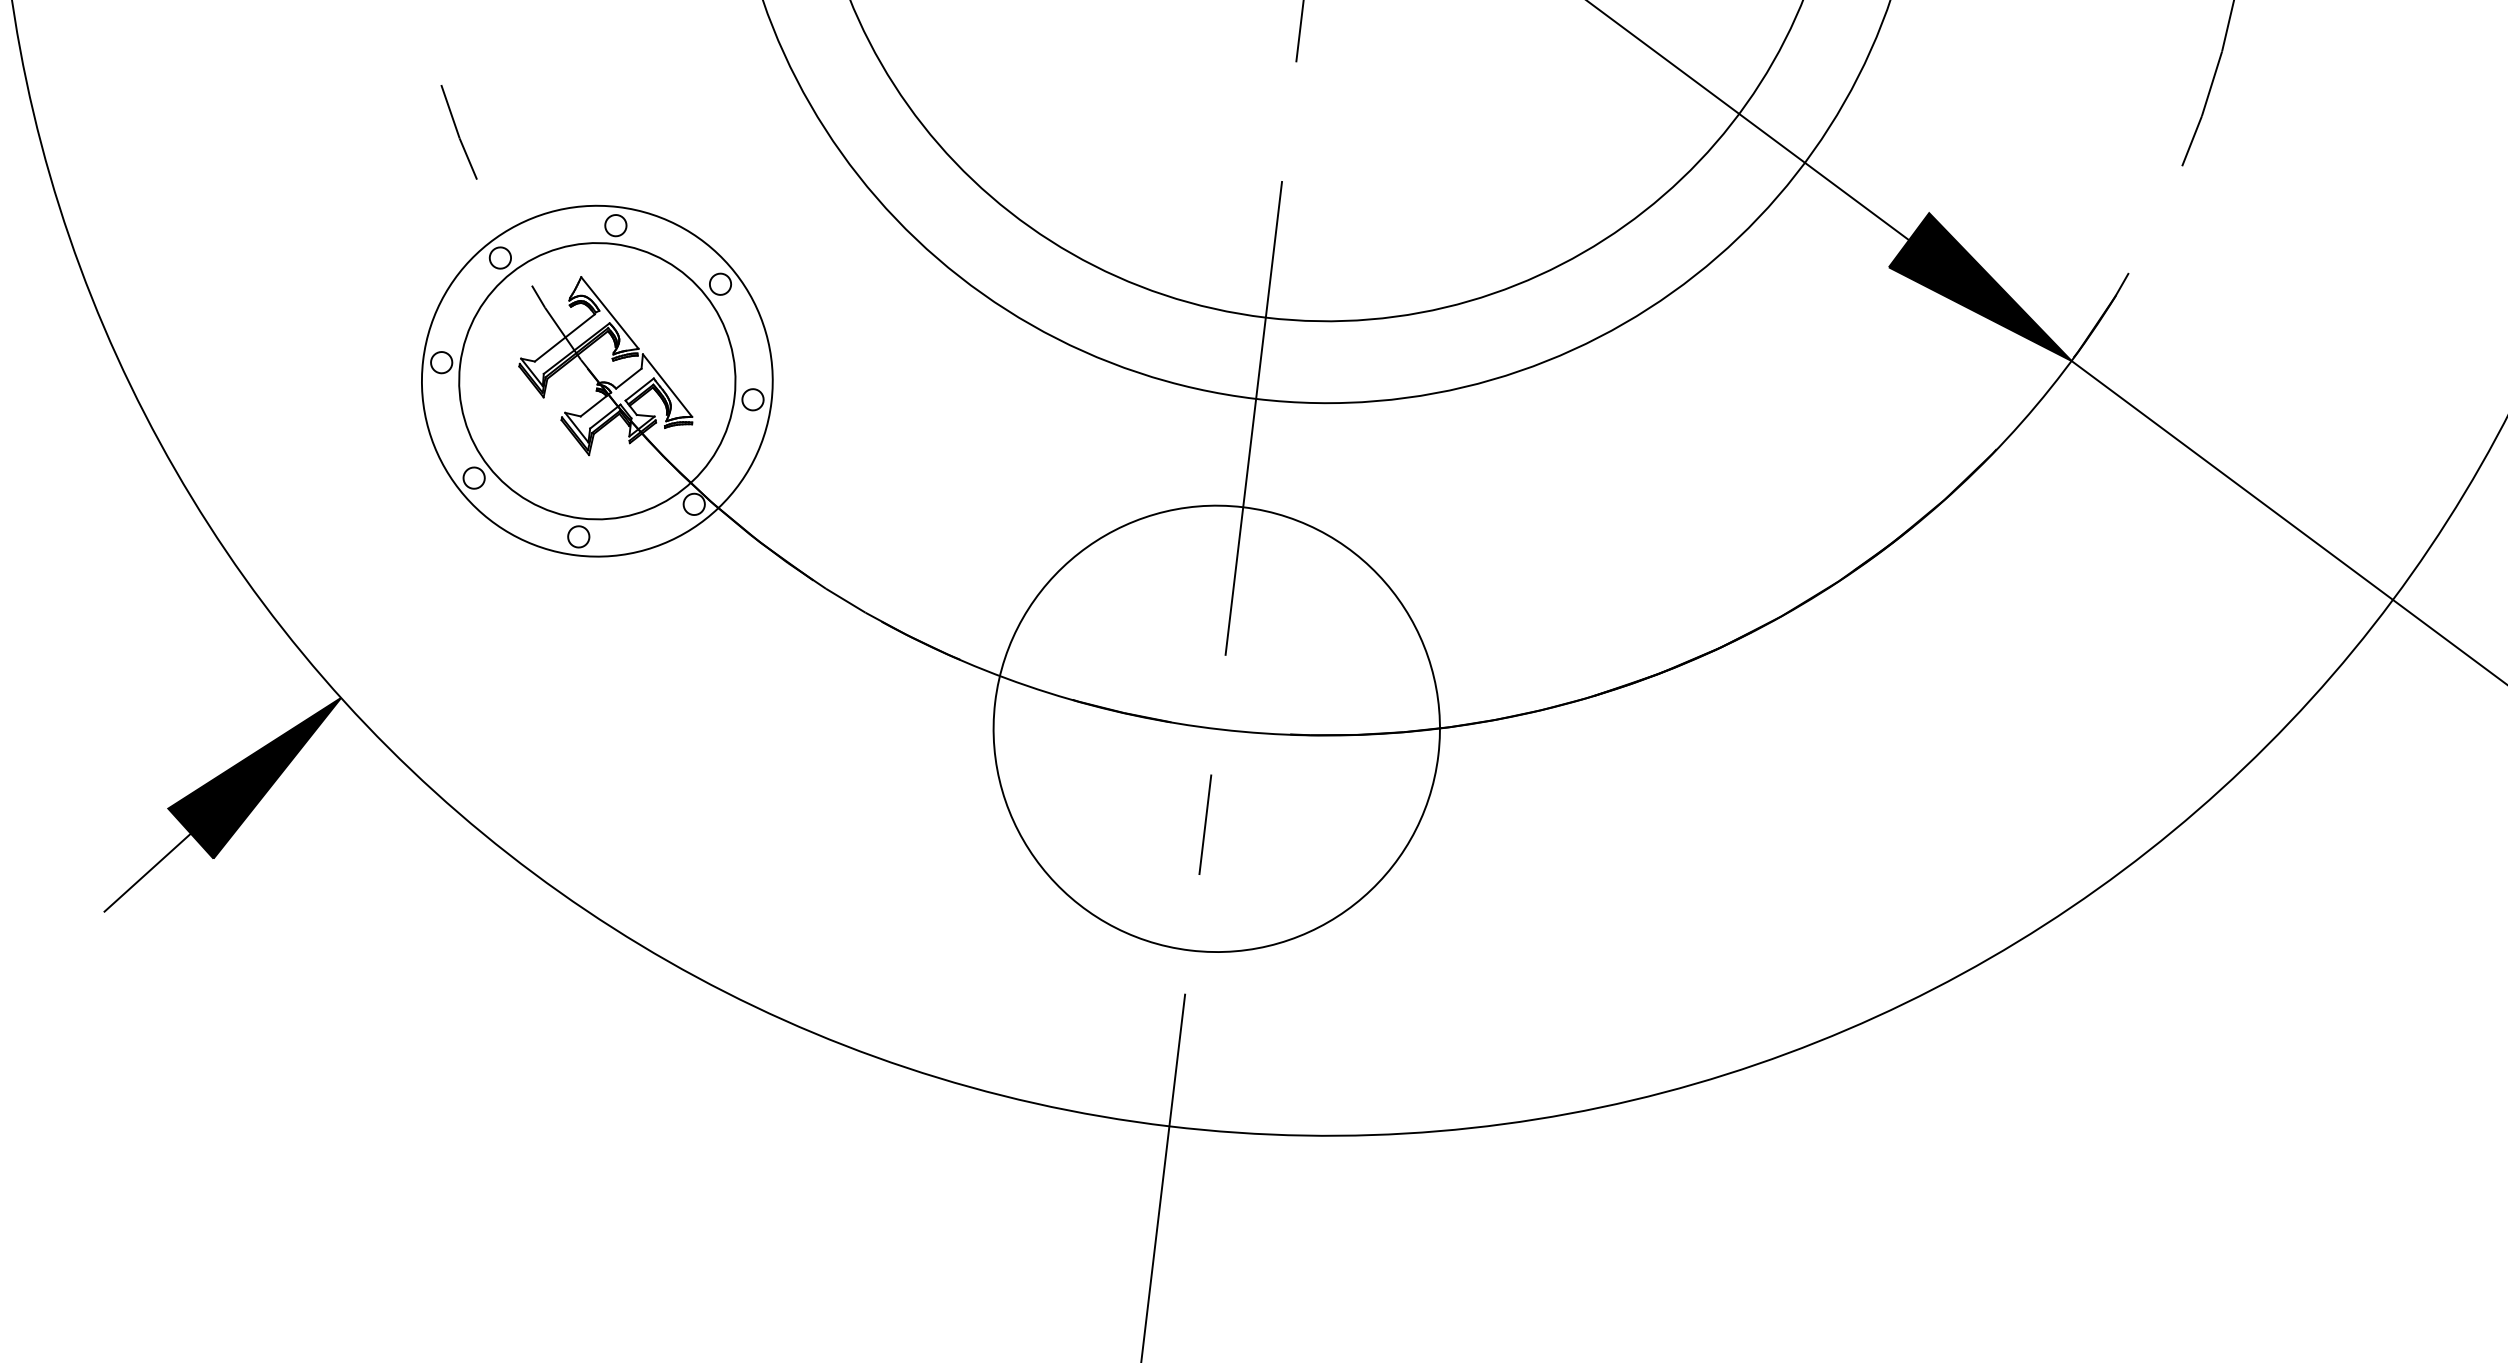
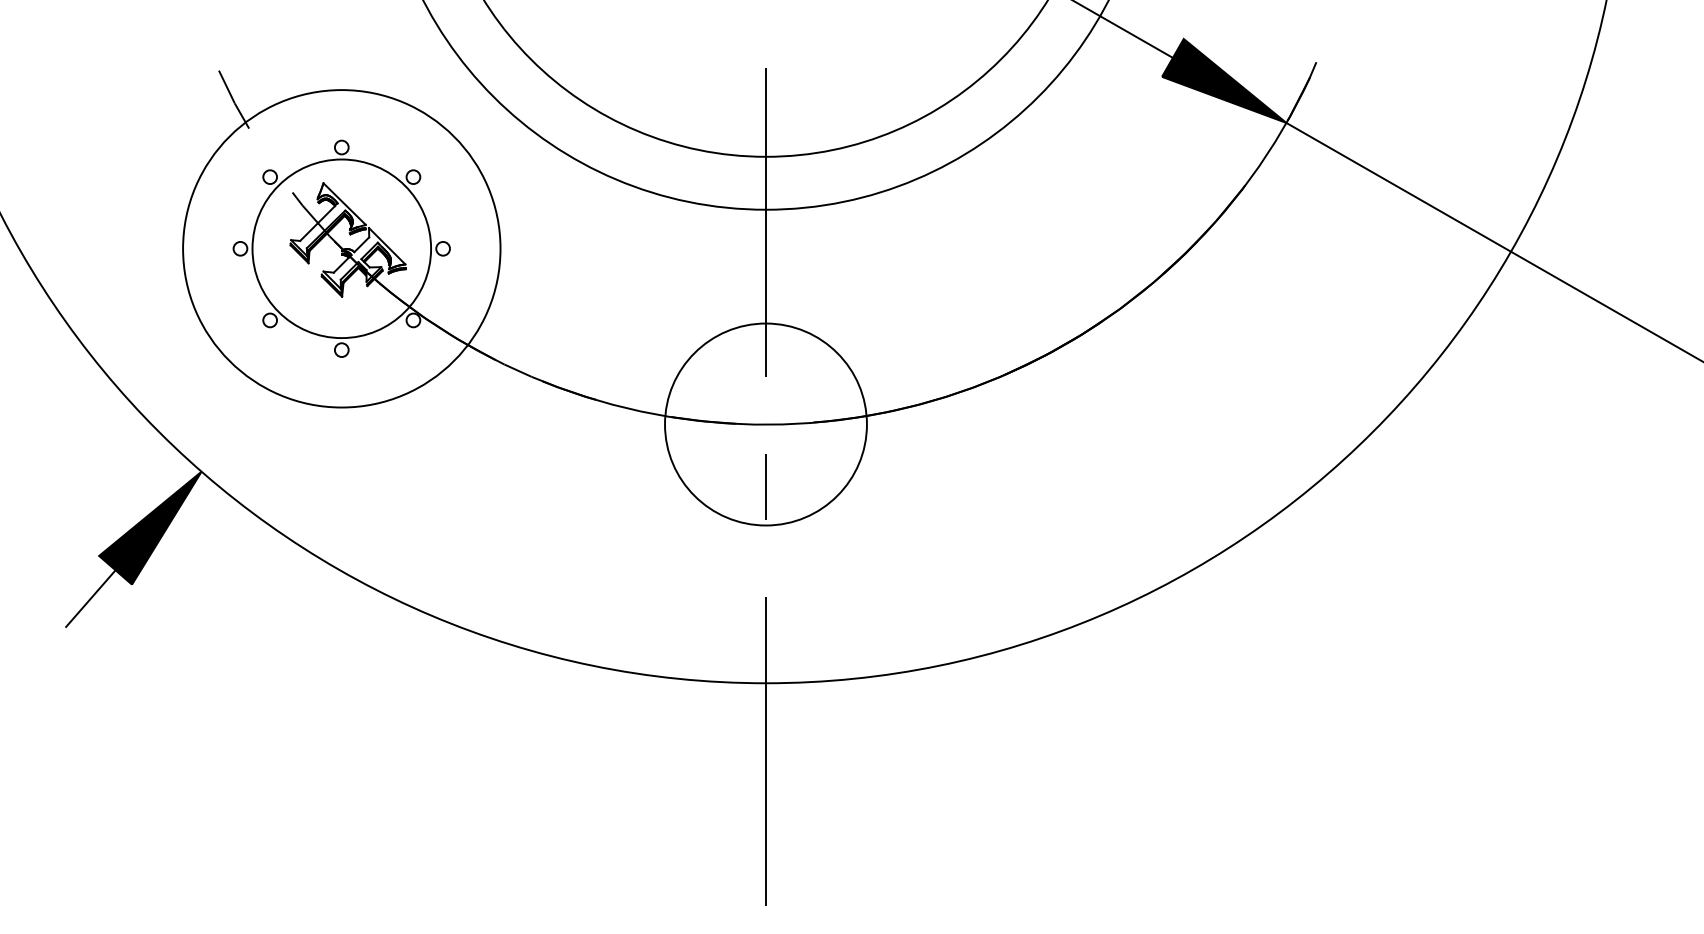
circle: (596, 380) -> (341, 248), size x1.4
circle: (1216, 728) -> (765, 424), size x0.7

